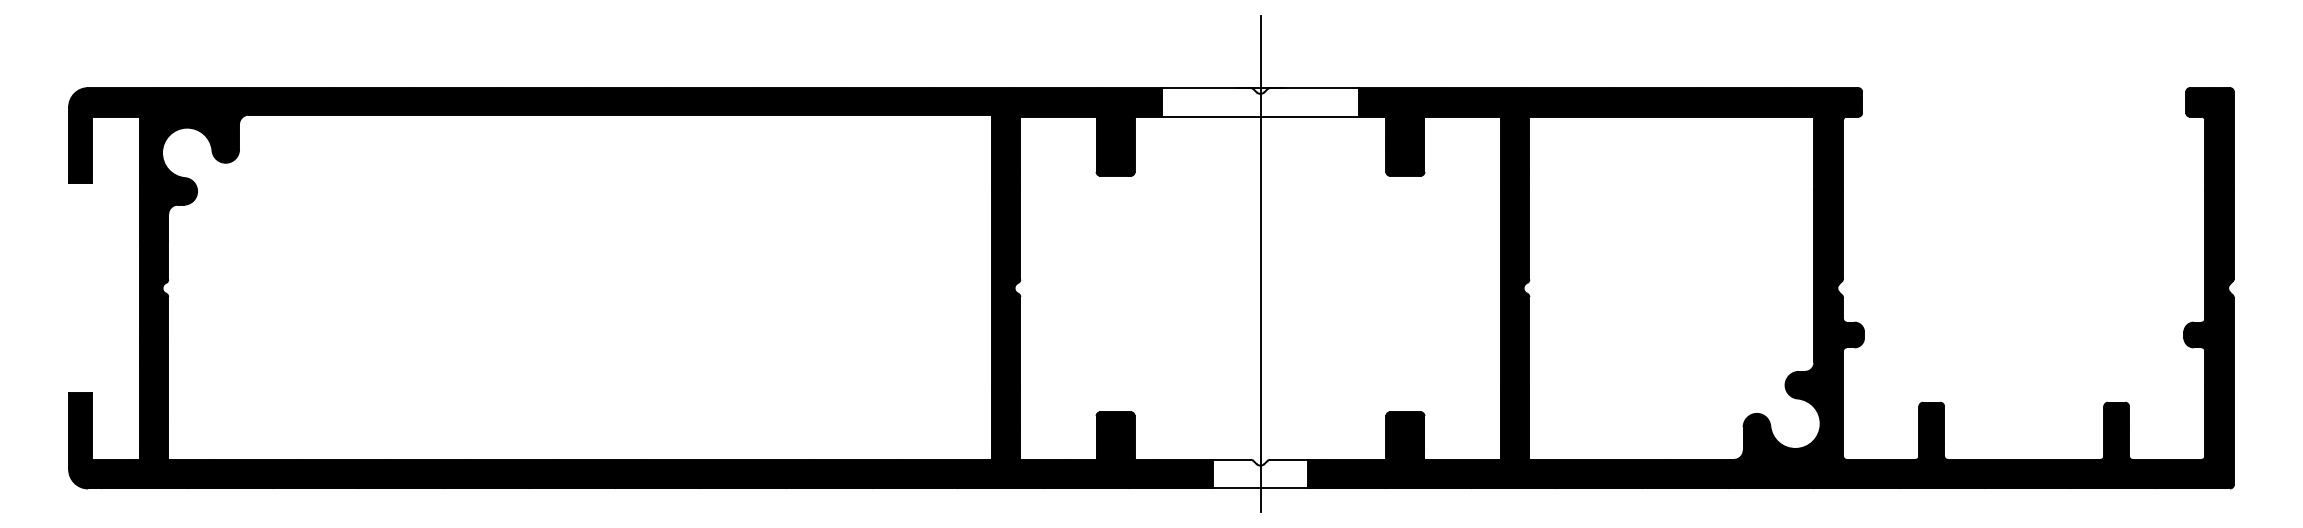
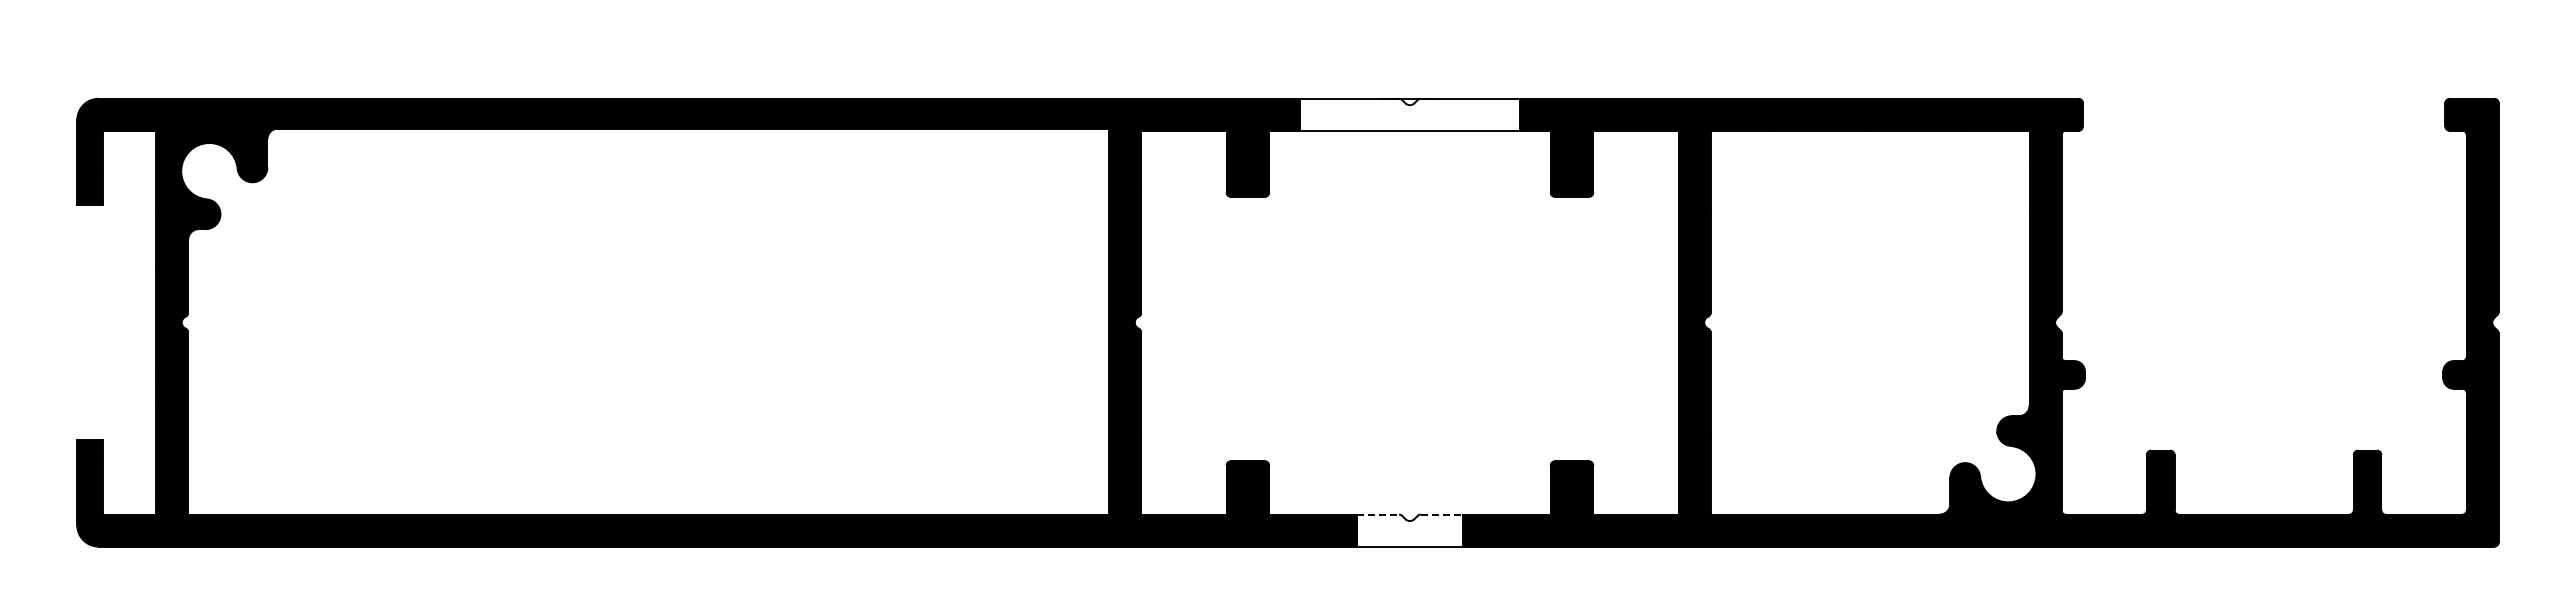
line: (1260, 264) -> (1409, 295), removed
line: (1232, 459) -> (1378, 514), solid -> dashed
line: (1289, 459) -> (1442, 514), solid -> dashed

